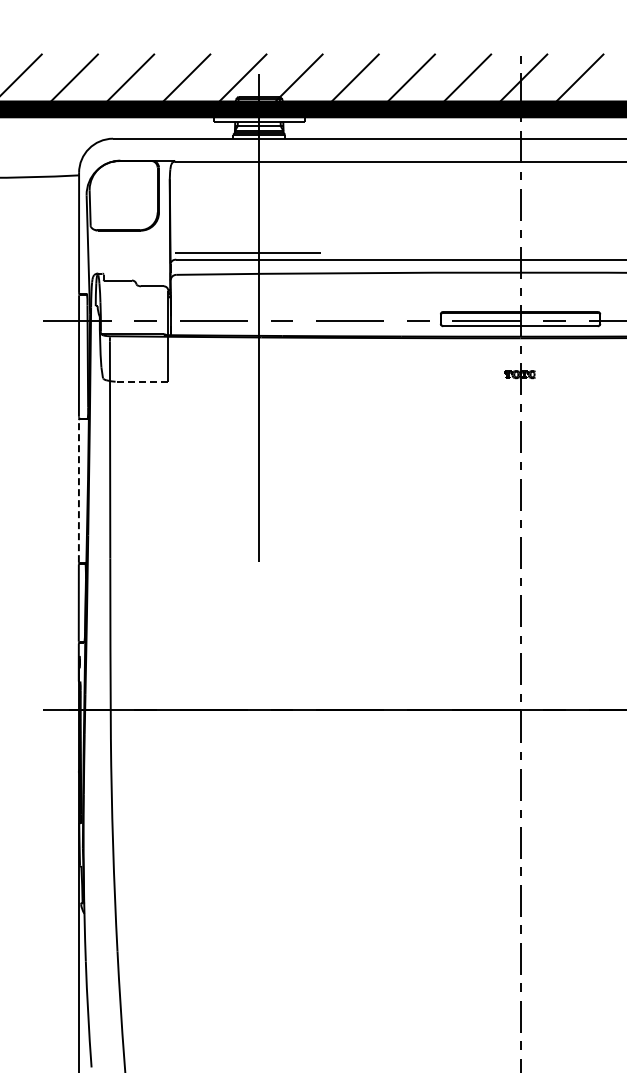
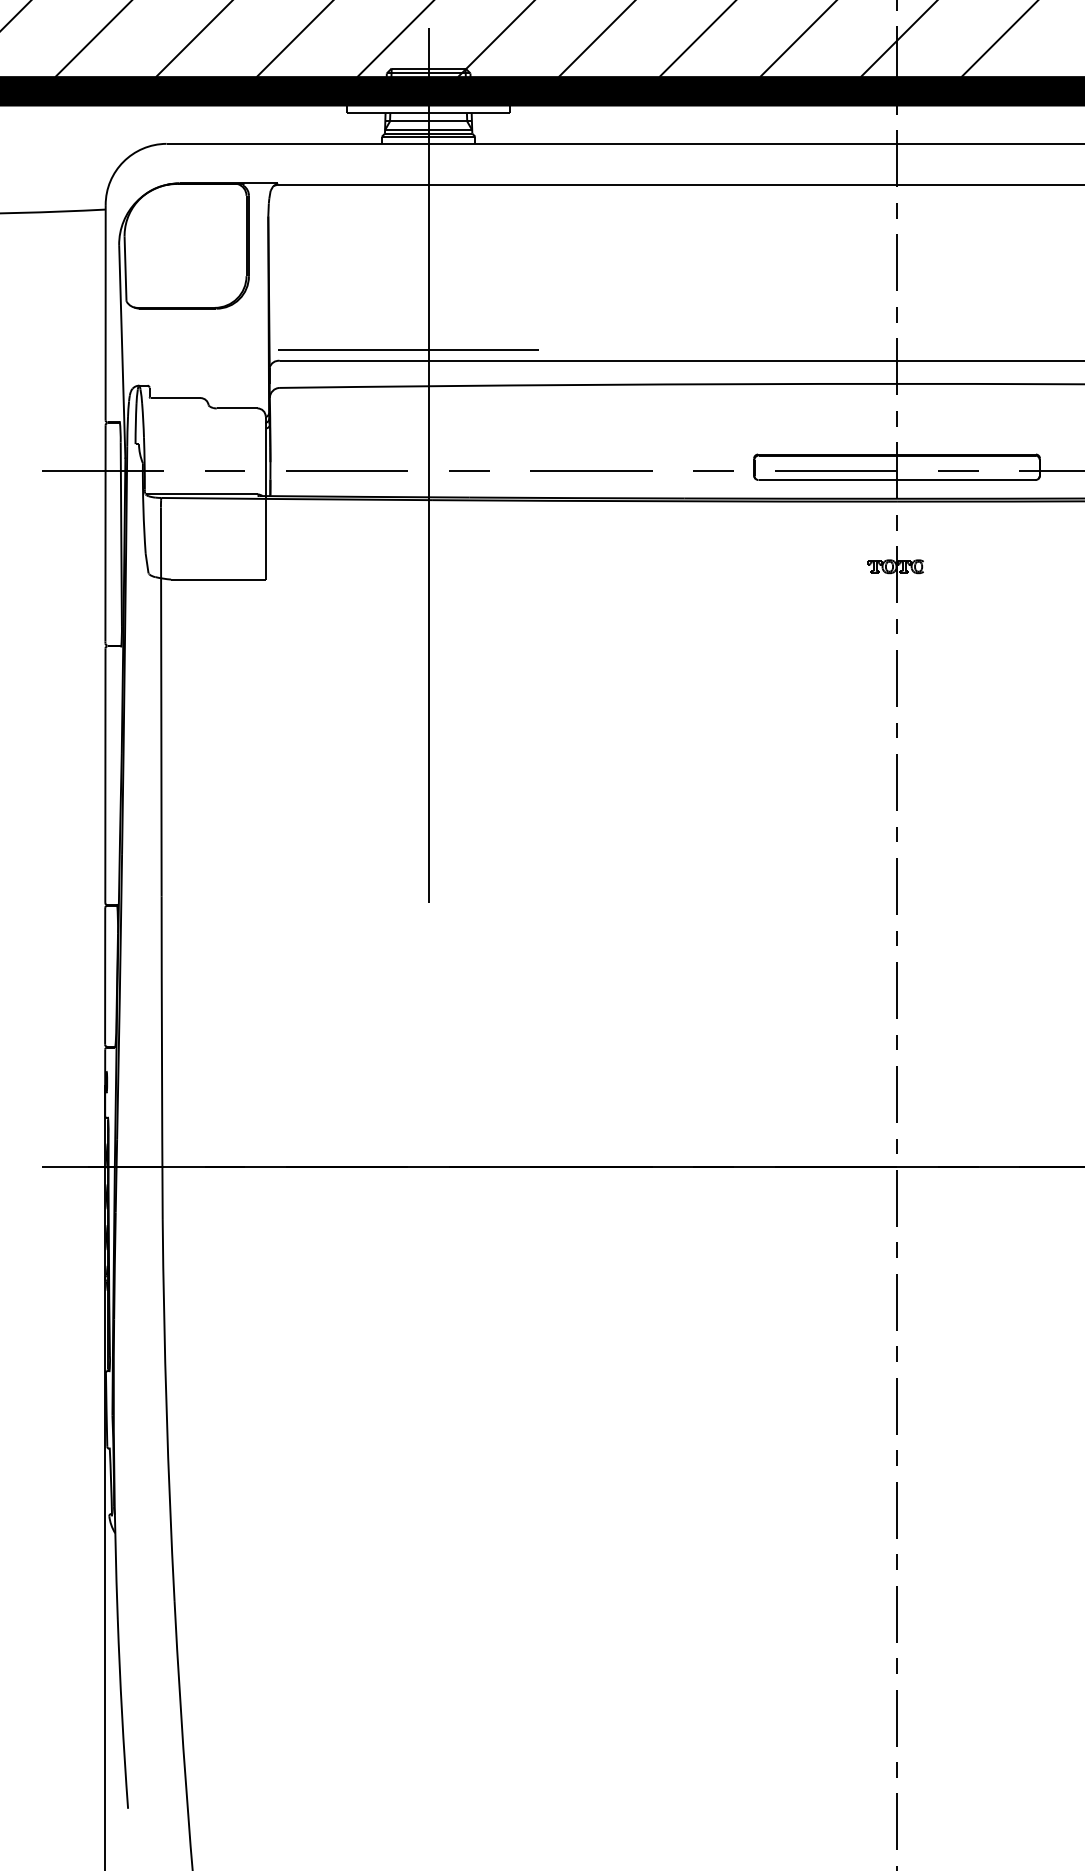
line: (141, 381) -> (217, 579), dashed -> solid
line: (78, 490) -> (104, 774), dashed -> solid

